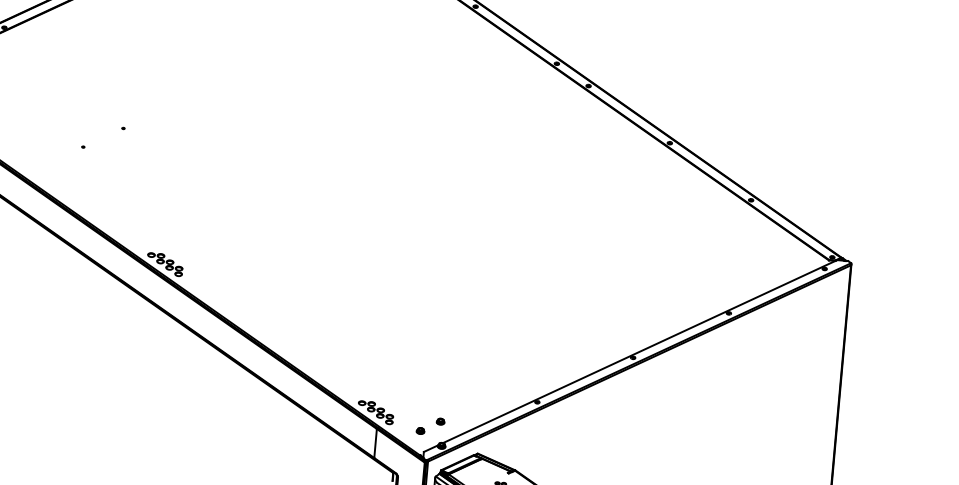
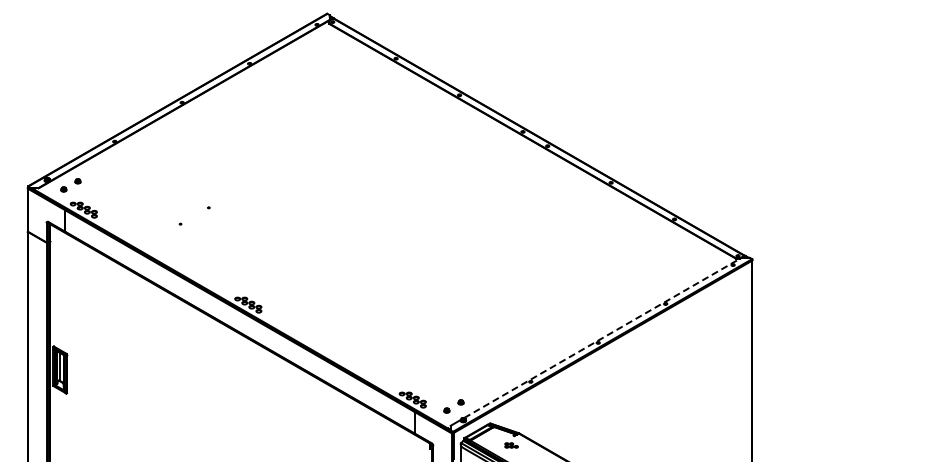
line: (640, 351) -> (603, 337), solid -> dashed

